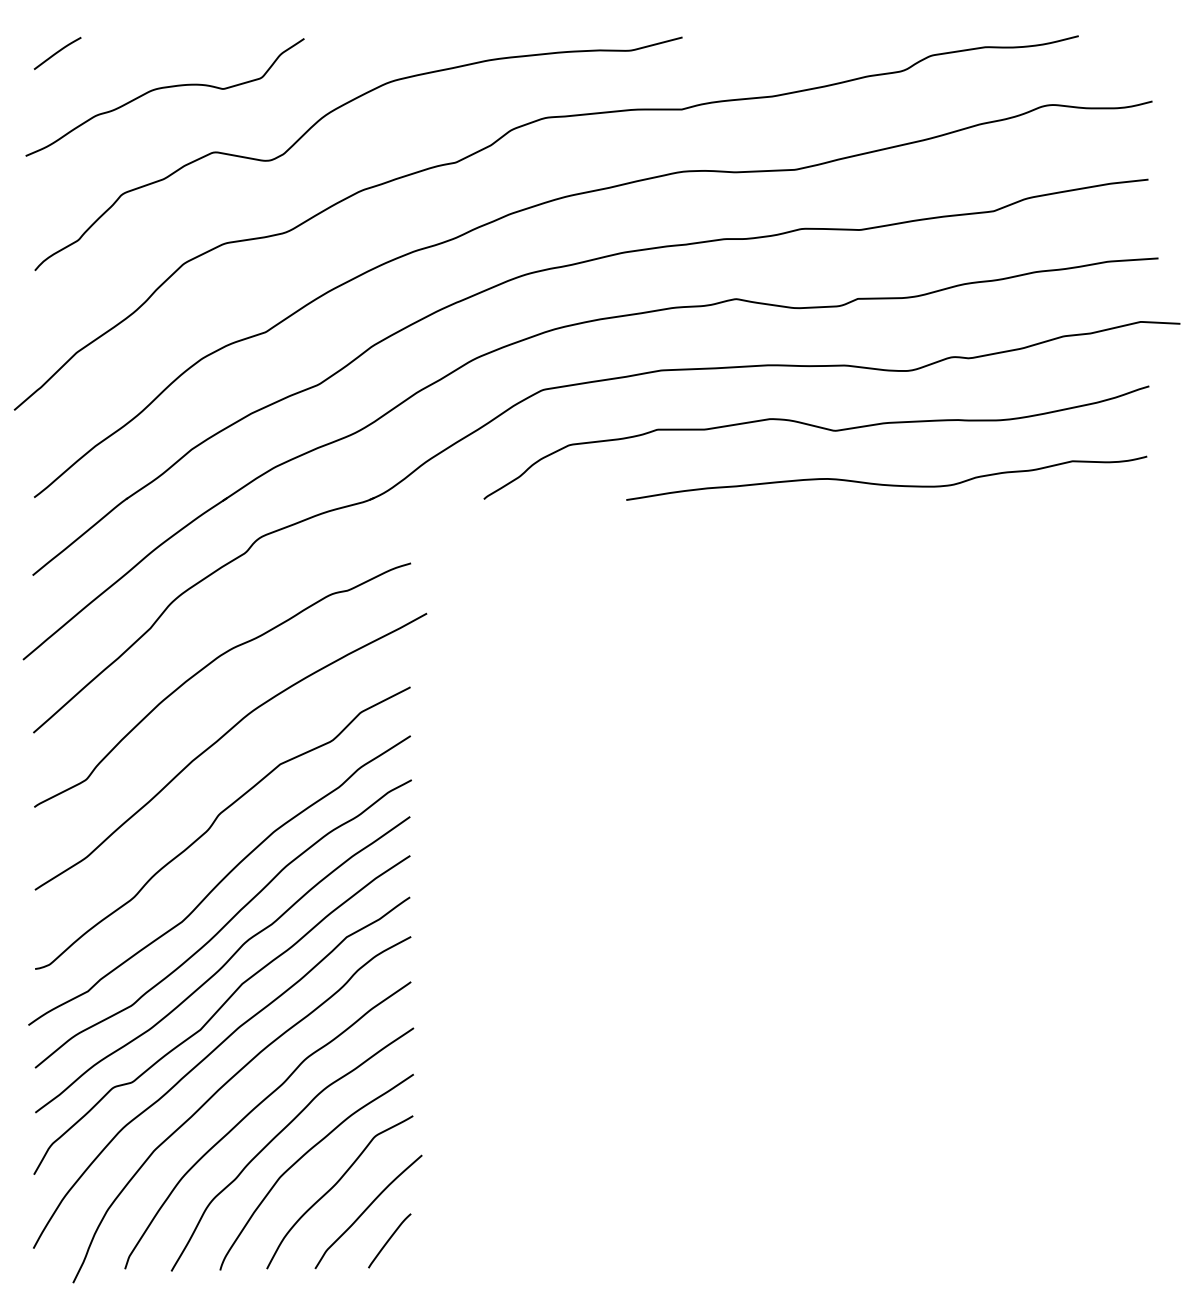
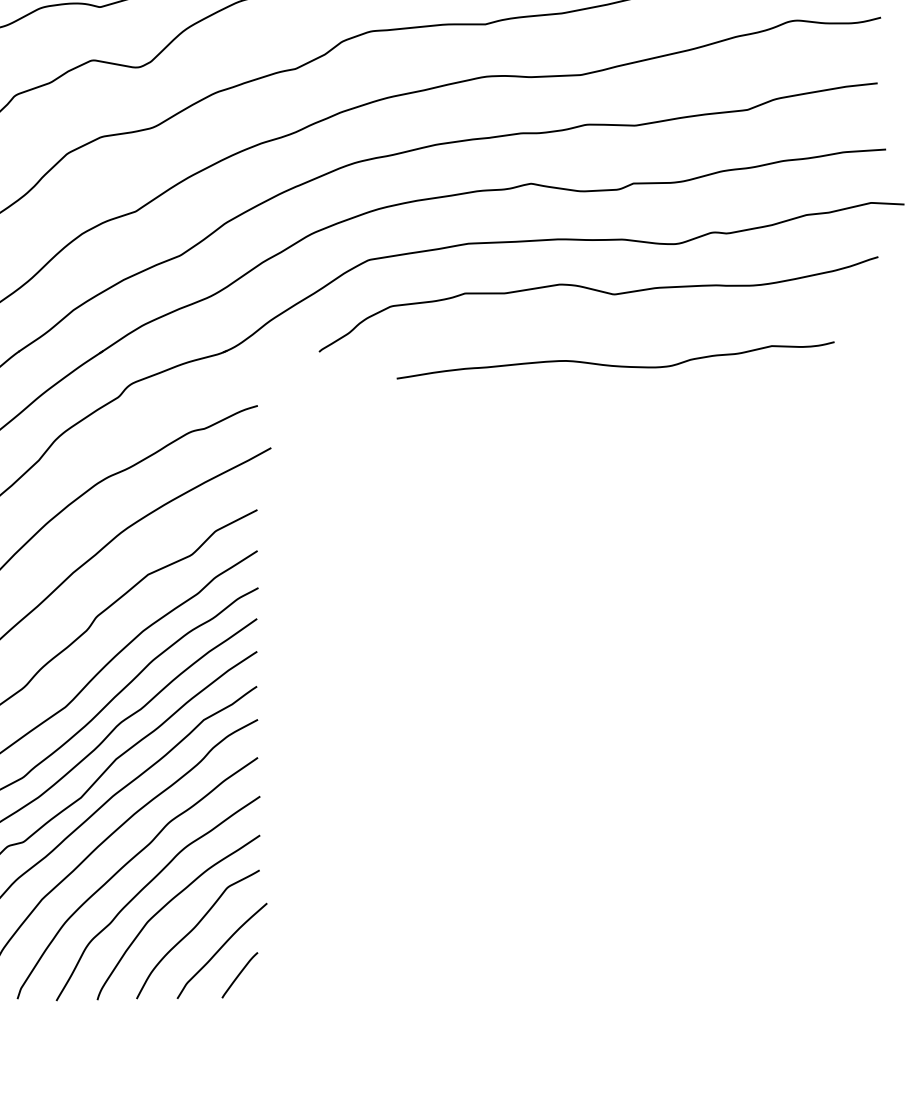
curve: (886, 484) -> (615, 365), moved

